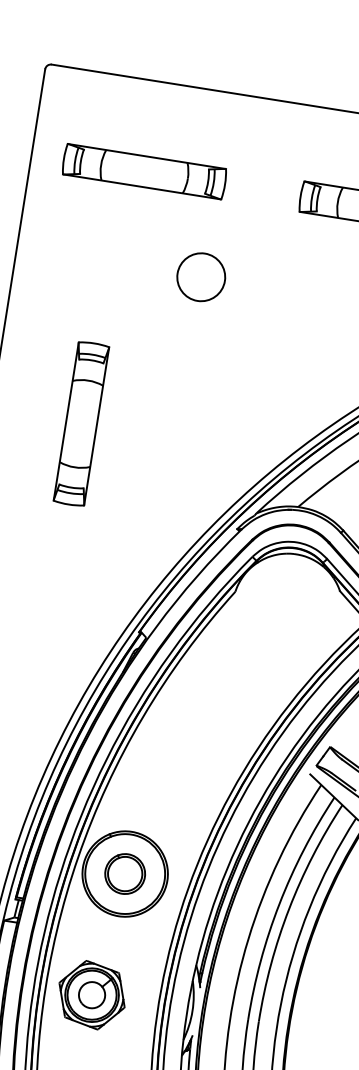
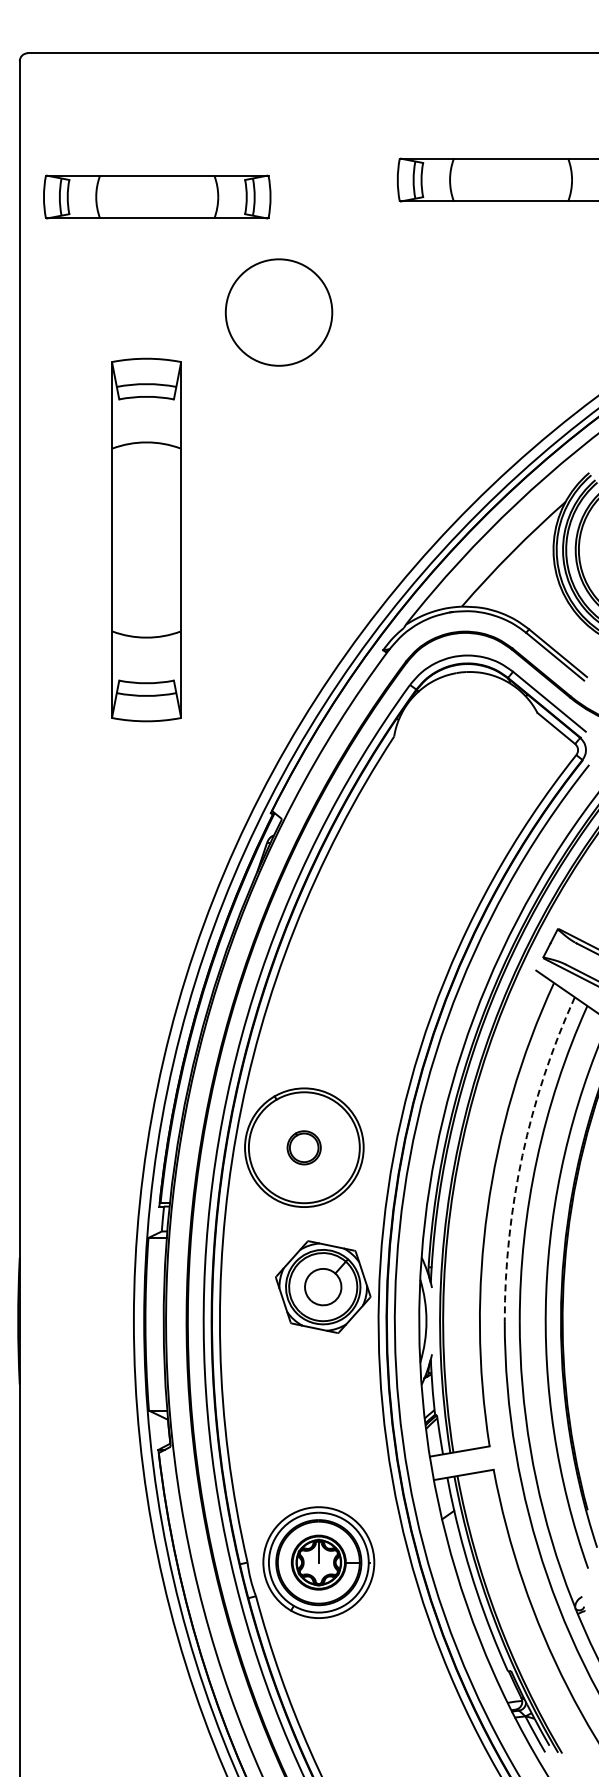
part: (144, 171) -> (157, 196), moved
circle: (200, 277) -> (278, 312), size x1.6
part: (81, 423) -> (146, 539), size x1.6
part: (124, 873) -> (303, 1147), size x0.6
arc: (279, 904) -> (522, 1155), solid -> dashed
part: (92, 994) -> (323, 1286), moved

